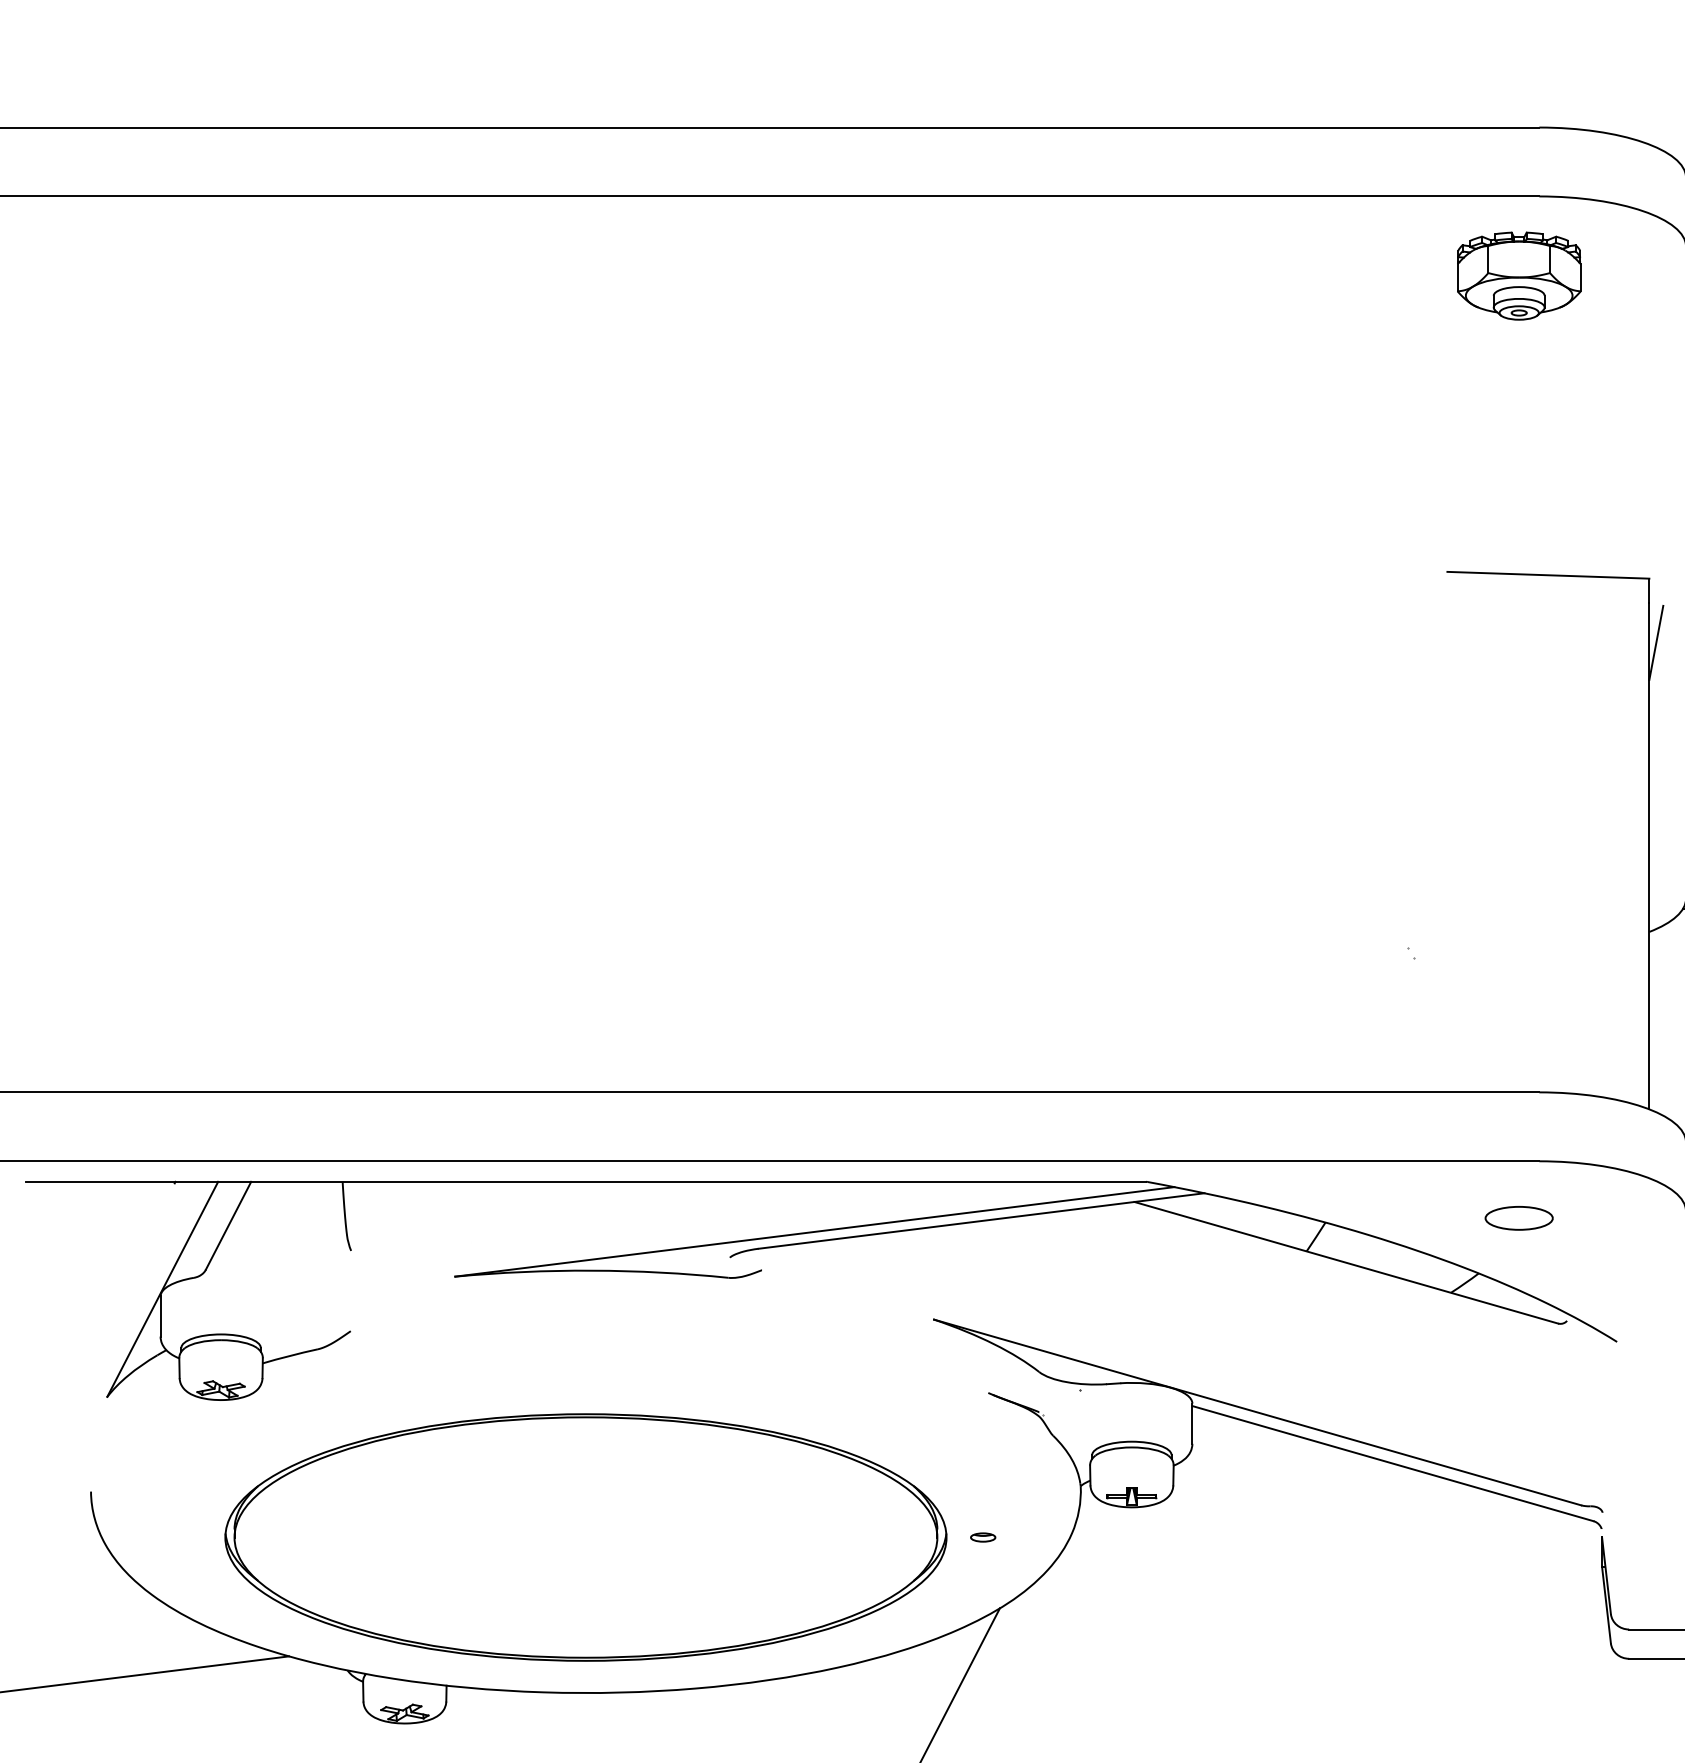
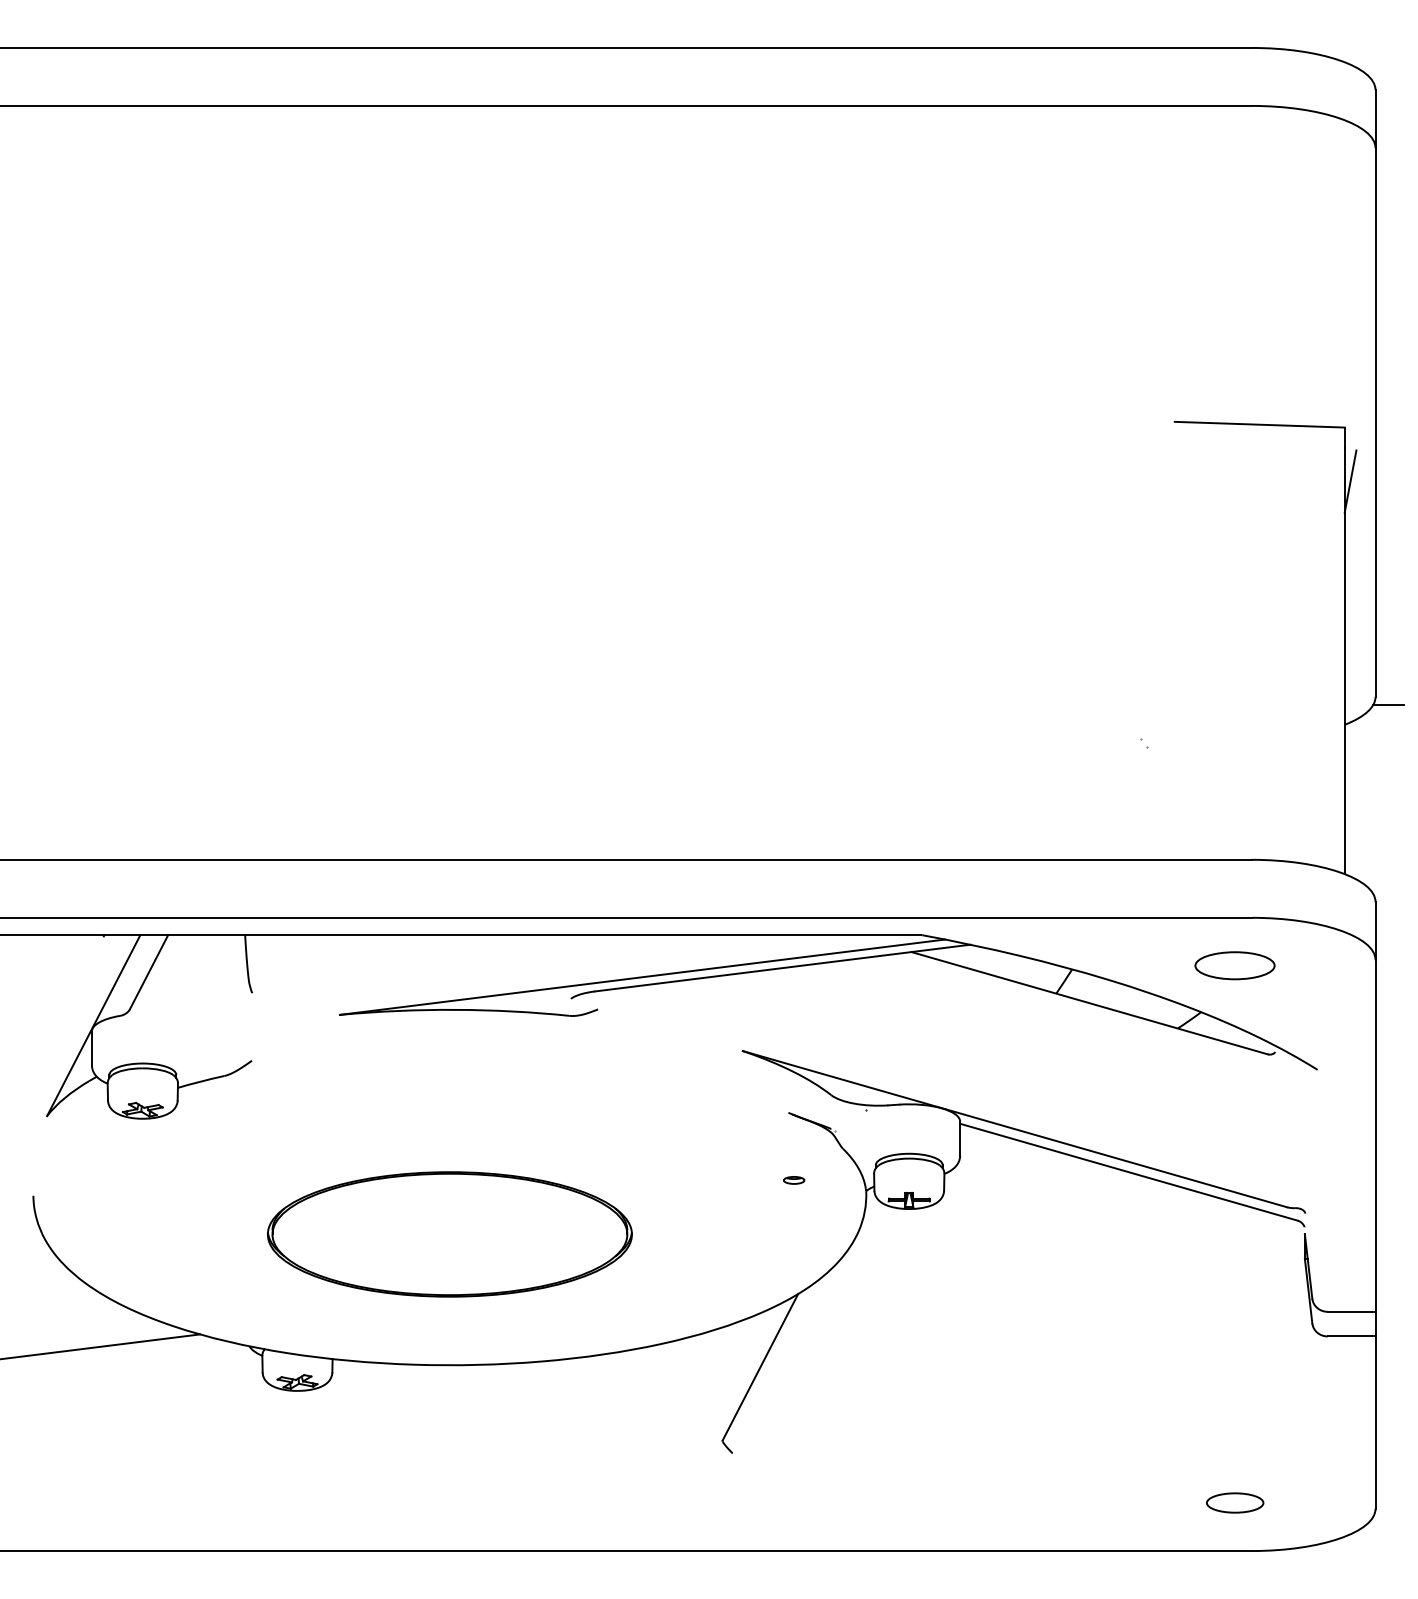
part: (1518, 275) -> (1234, 172), removed
part: (1519, 1217) -> (1235, 965), size x1.4
part: (585, 1537) -> (449, 1234), size x0.6
part: (983, 1537) -> (794, 1180), moved

